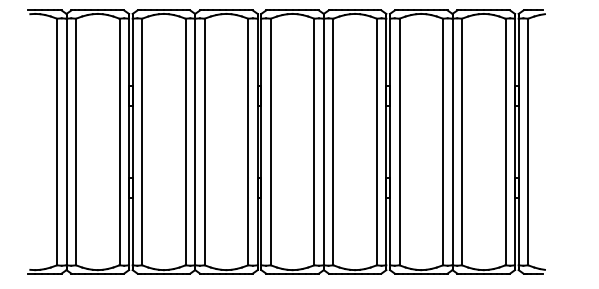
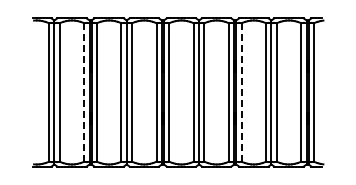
line: (120, 140) -> (84, 91), solid -> dashed
line: (399, 140) -> (241, 91), solid -> dashed

